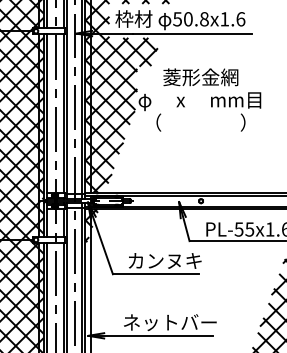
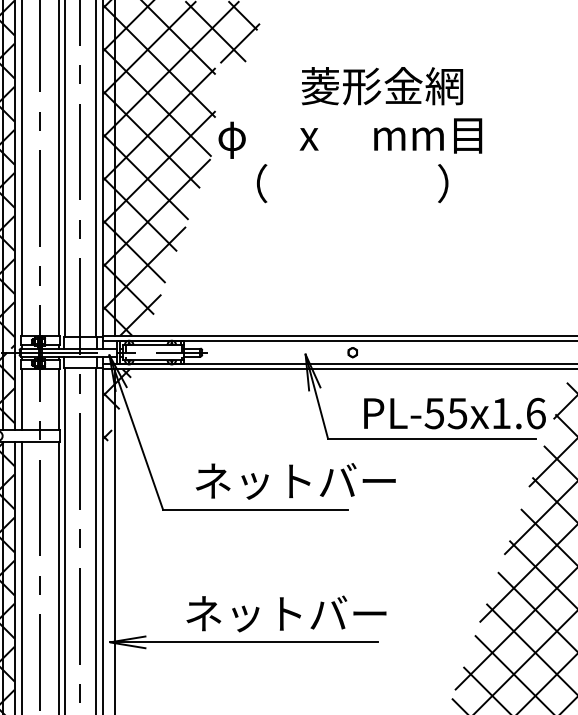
text: (200, 77) -> (381, 86), moved
text: (174, 260) -> (295, 480), カンヌキ -> ネットバー

